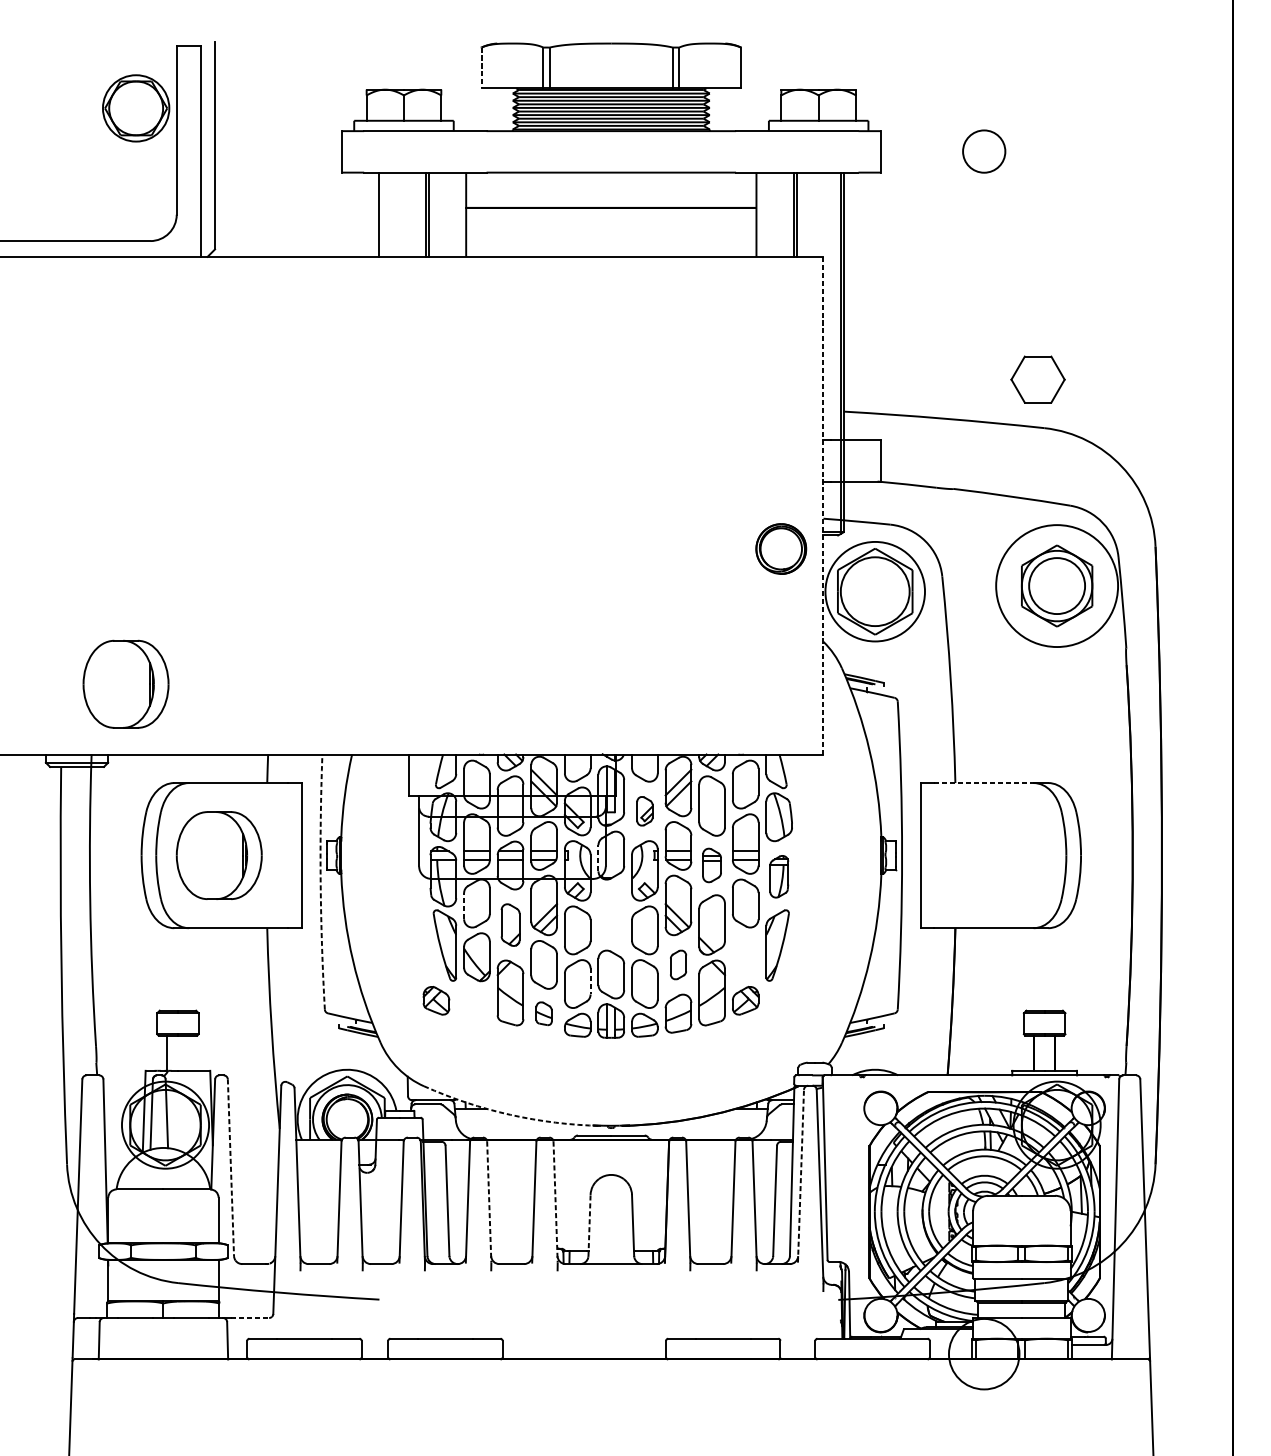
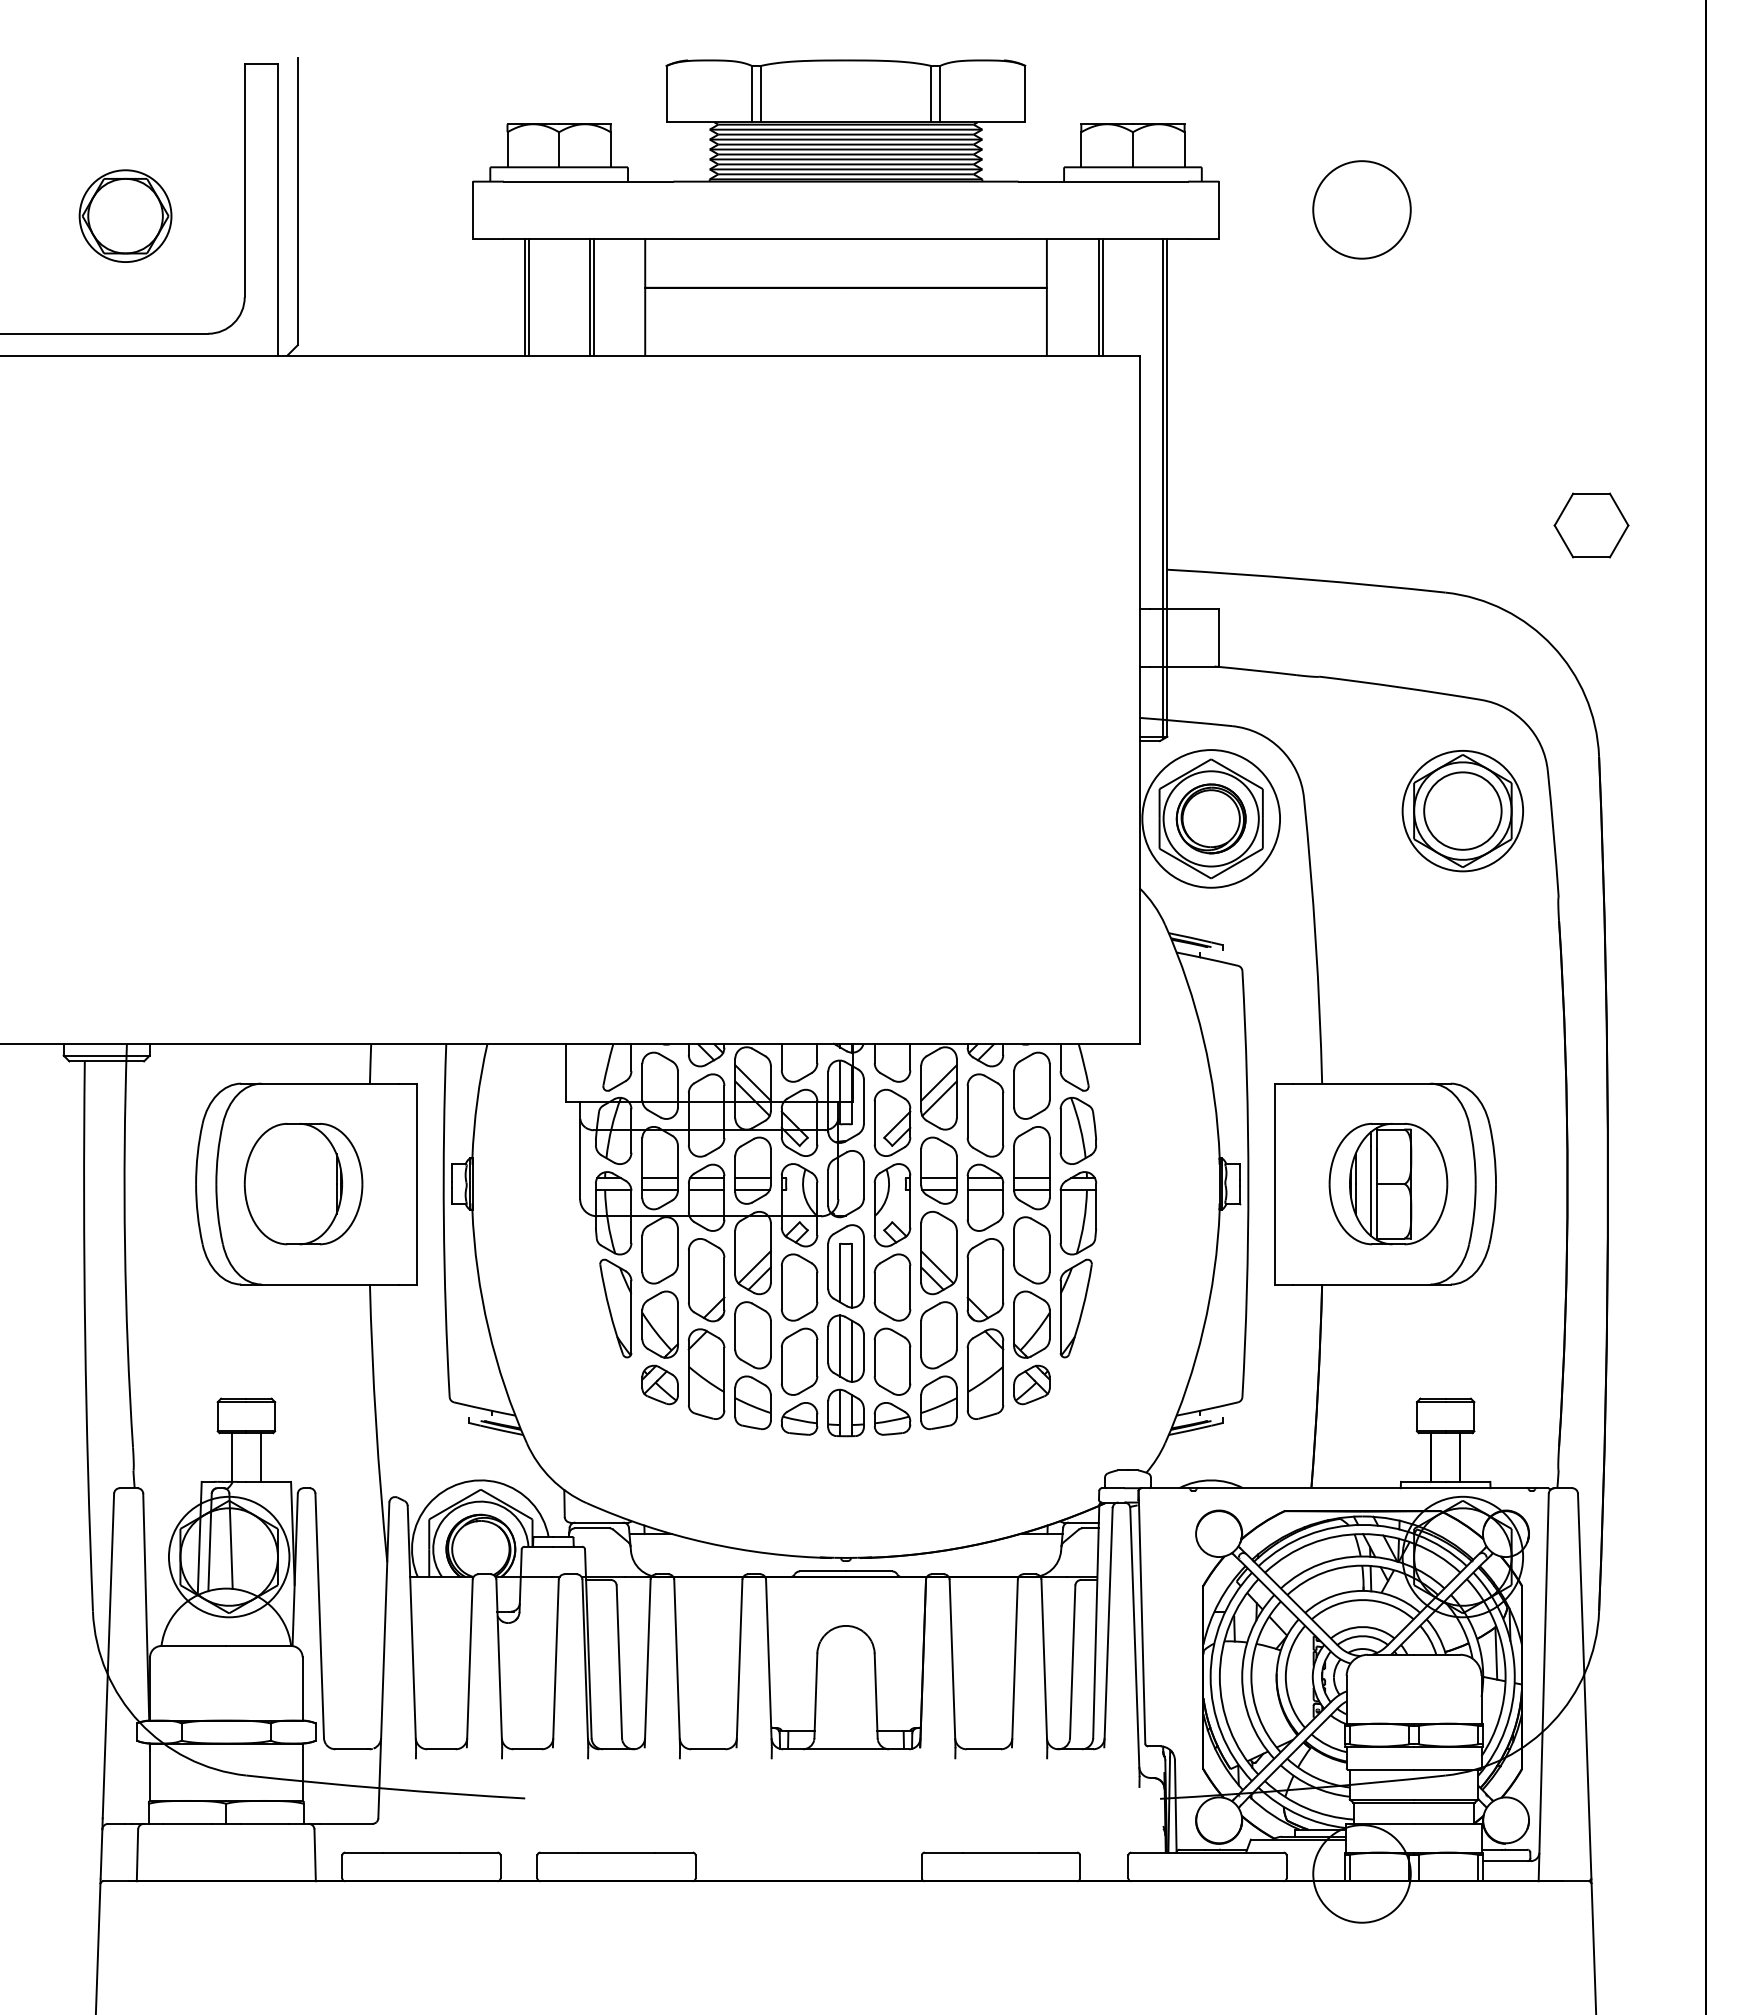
line: (481, 68) -> (666, 94), dashed -> solid
part: (136, 107) -> (125, 215), moved
circle: (983, 151) -> (1361, 209), size x1.67
line: (381, 214) -> (528, 297), added
part: (1038, 379) -> (1591, 525), moved
line: (823, 506) -> (1139, 700), dashed -> solid
part: (780, 548) -> (1210, 818), moved
circle: (1056, 585) -> (1462, 810), size x0.71
part: (125, 684) -> (174, 947), removed
line: (983, 782) -> (1361, 1083), dashed -> solid
part: (644, 811) -> (892, 1122), size x1.67
part: (1003, 855) -> (1388, 1184), added
line: (598, 858) -> (828, 1187), dashed -> solid
part: (712, 865) -> (985, 1197), size x1.43
part: (779, 876) -> (1078, 1213), size x1.43
arc: (320, 881) -> (443, 1220), dashed -> solid
line: (464, 905) -> (642, 1253), dashed -> solid
part: (610, 915) -> (845, 1266), added
part: (510, 925) -> (706, 1280), size x1.43
part: (745, 957) -> (1031, 1324), added
part: (678, 965) -> (938, 1335), size x1.67
line: (607, 972) -> (840, 1345), added
line: (615, 975) -> (851, 1350), added
line: (590, 981) -> (817, 1358), dashed -> solid
part: (436, 1000) -> (659, 1384), moved
part: (543, 1013) -> (752, 1402), size x1.67
line: (188, 1053) -> (261, 1457), added
arc: (510, 1114) -> (706, 1542), dashed -> solid
line: (230, 1168) -> (319, 1616), dashed -> solid
line: (800, 1176) -> (1108, 1627), dashed -> solid
line: (489, 1202) -> (677, 1663), dashed -> solid
line: (555, 1202) -> (768, 1663), dashed -> solid
line: (589, 1225) -> (815, 1695), dashed -> solid
line: (250, 1317) -> (346, 1823), dashed -> solid

